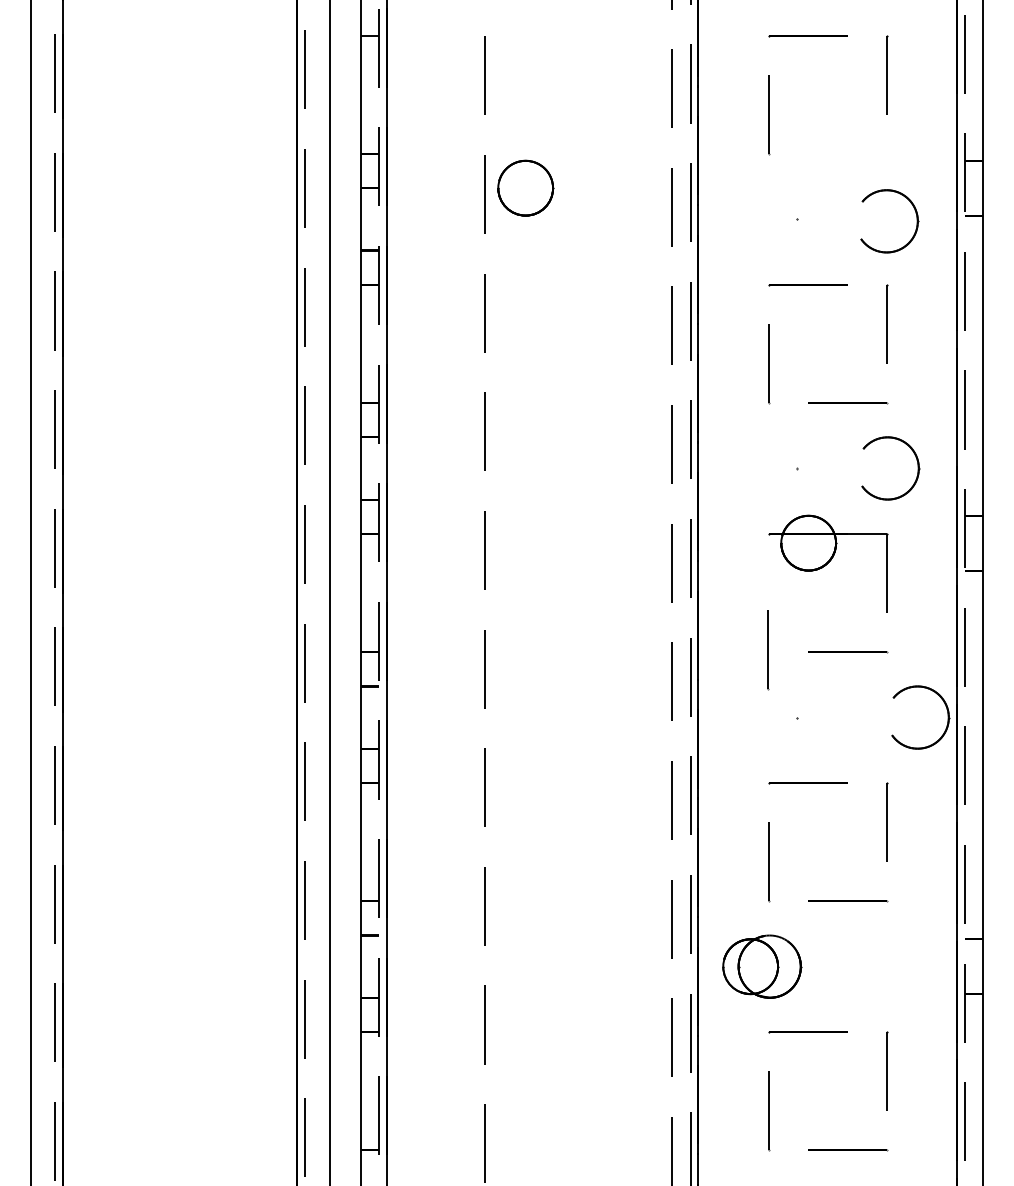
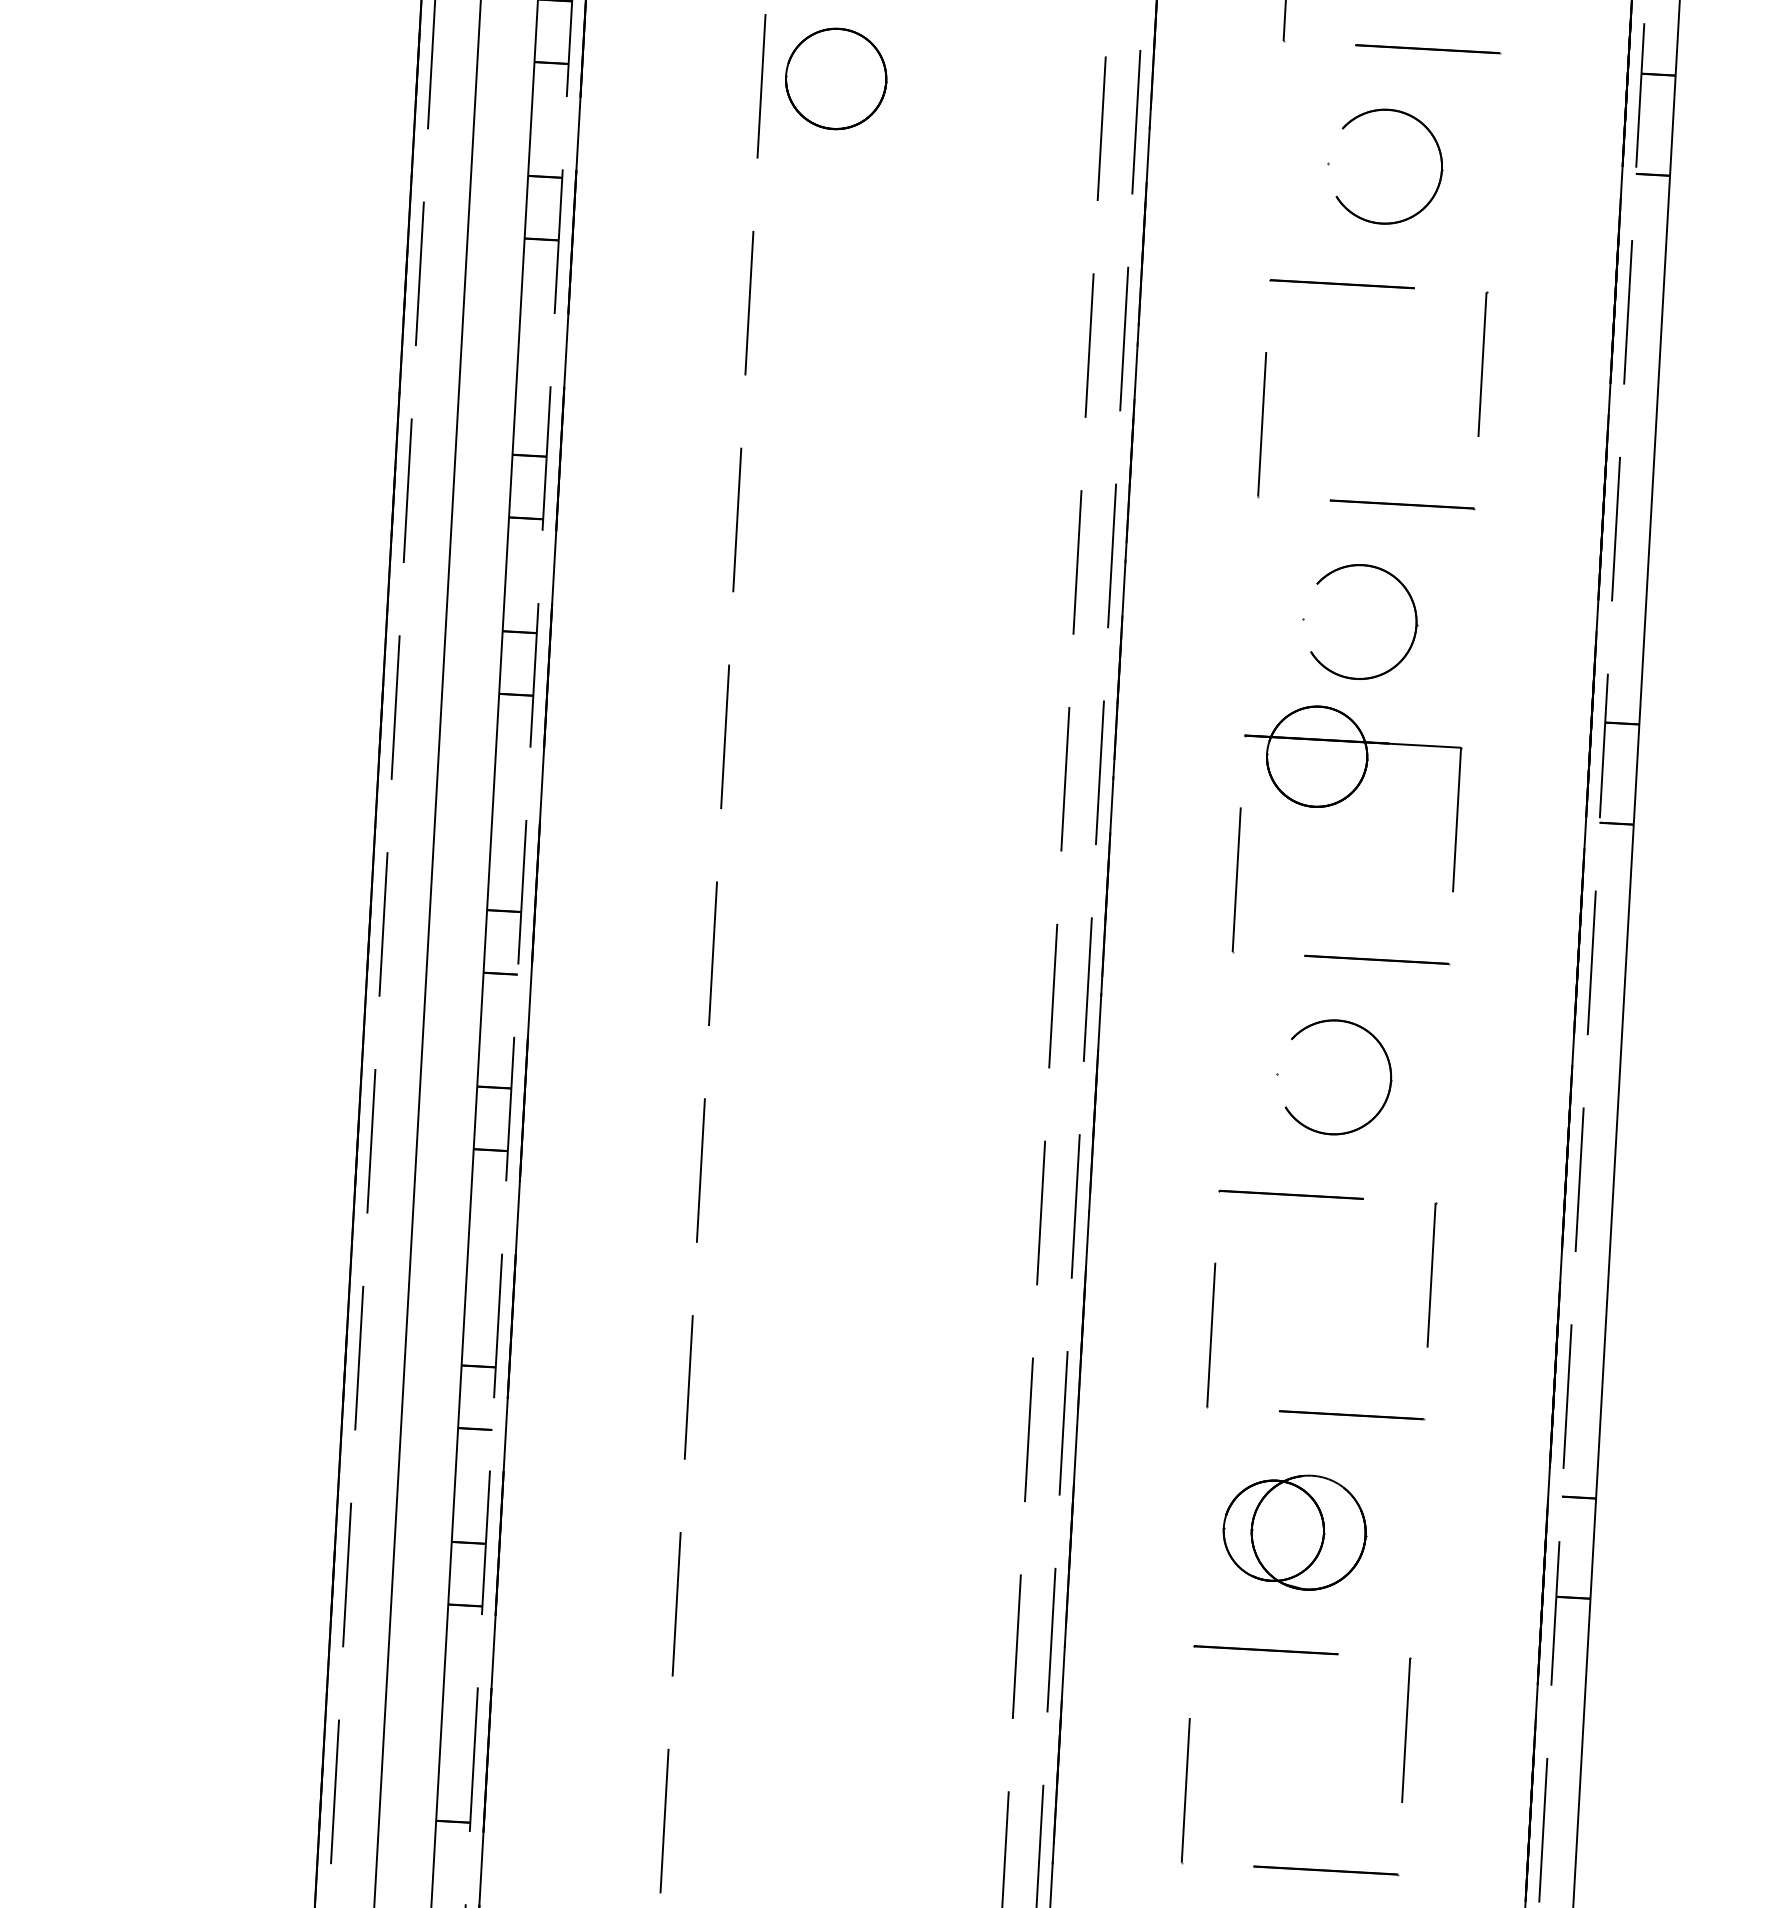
line: (848, 154) -> (1429, 50), added
part: (916, 221) -> (1439, 170), moved
part: (917, 468) -> (1414, 625), moved
line: (768, 650) -> (1238, 881), moved
part: (947, 717) -> (1388, 1080), moved
part: (762, 966) -> (1295, 1531), moved

